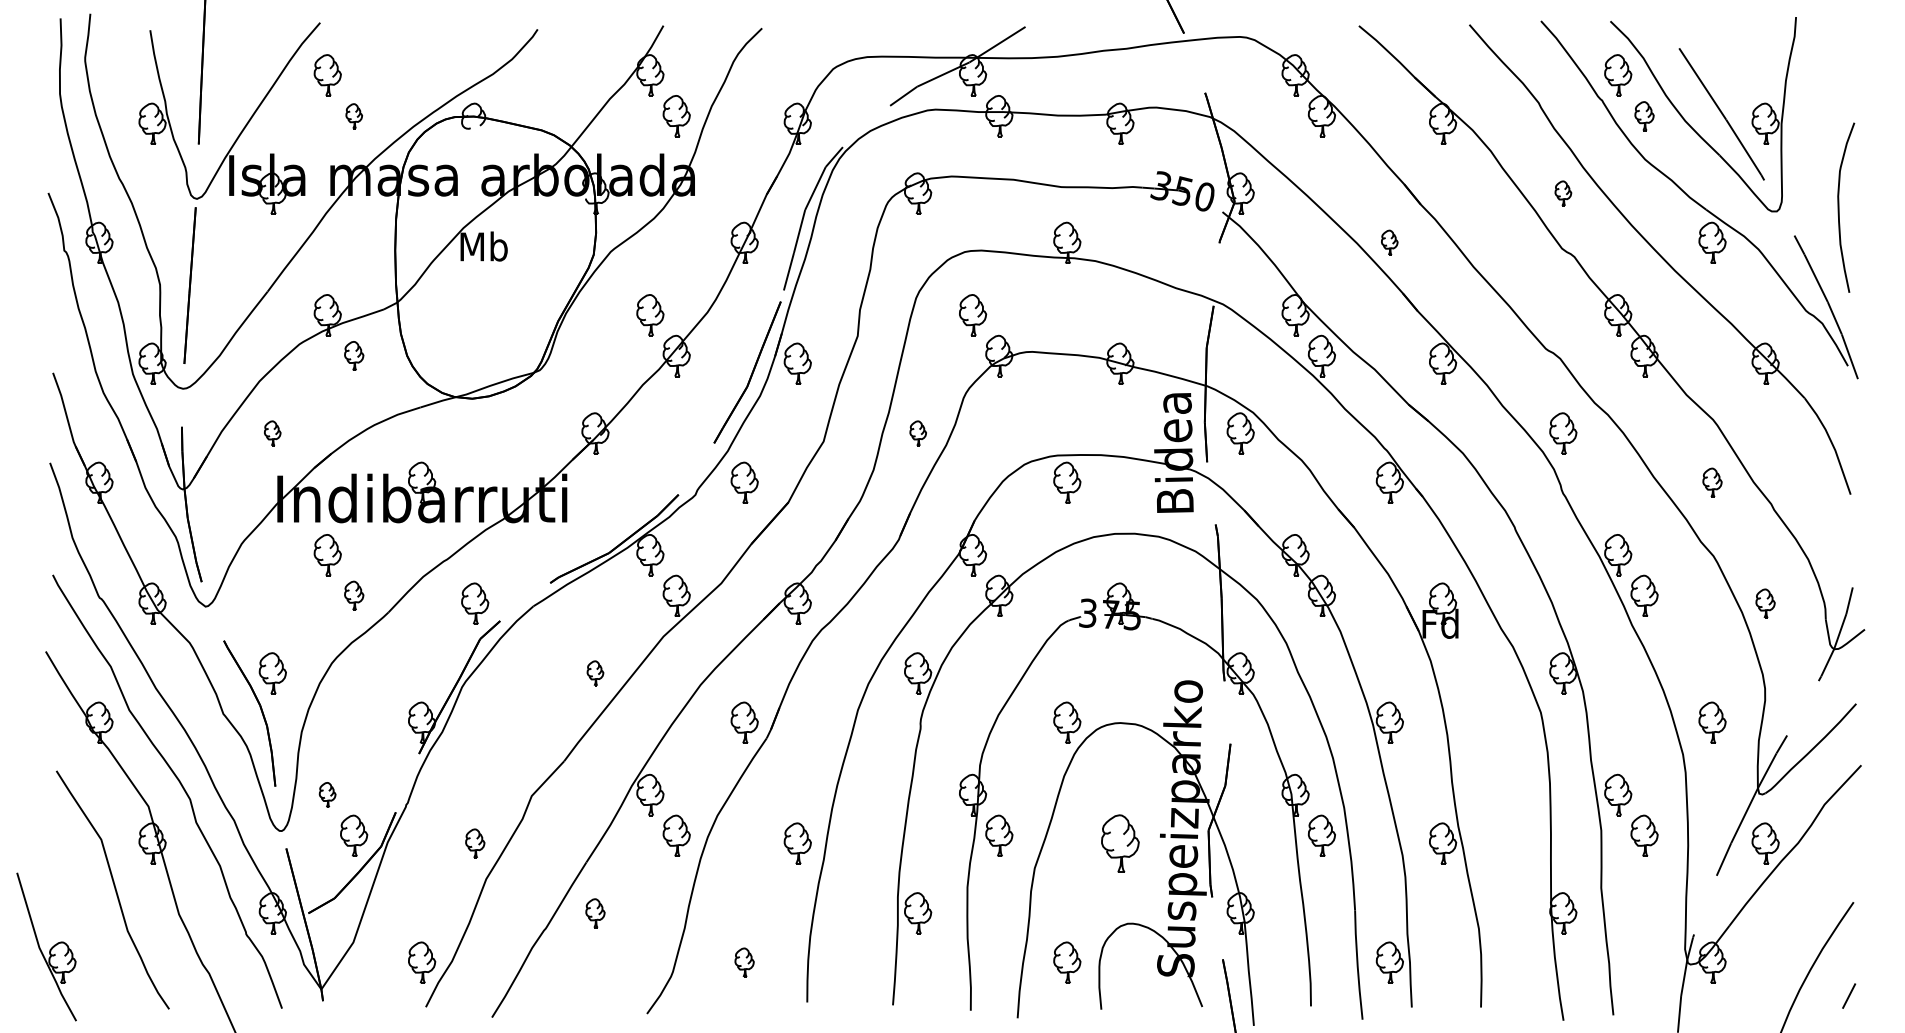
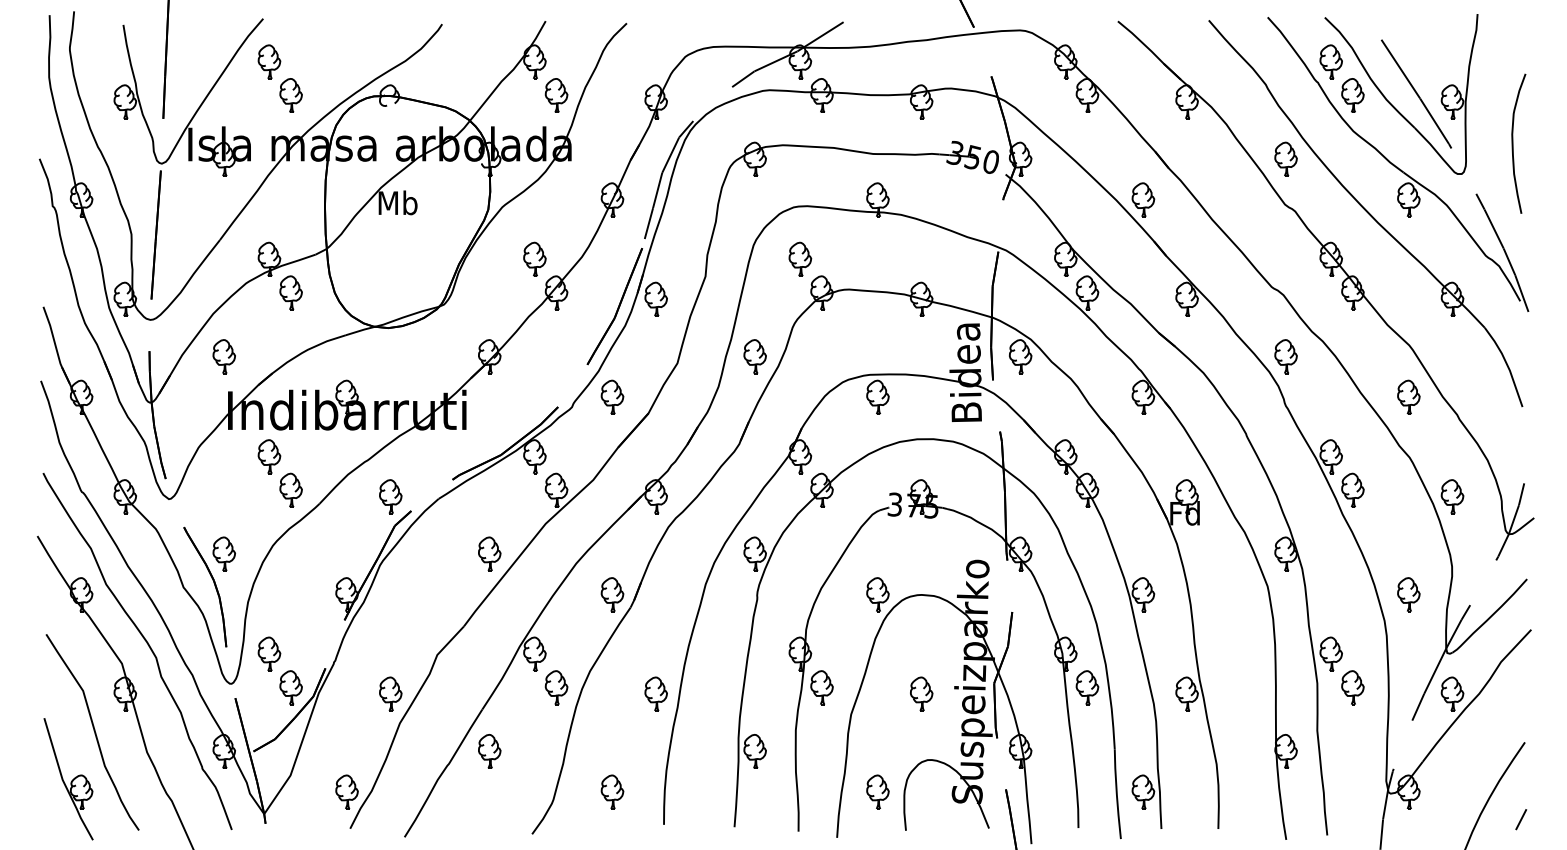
part: (354, 116) -> (291, 95), size x1.67
part: (1644, 116) -> (1352, 95), size x1.43
part: (1563, 193) -> (1286, 159), size x1.67
curve: (1839, 207) -> (1513, 143), moved
part: (1389, 242) -> (1143, 199), size x1.67
part: (354, 355) -> (291, 292), size x1.43
part: (272, 433) -> (223, 356), size x1.67
part: (918, 433) -> (755, 356), size x1.67
part: (1712, 482) -> (1408, 397), size x1.43
part: (354, 595) -> (291, 490), size x1.43
part: (1765, 603) -> (1452, 496), size x1.43
part: (595, 673) -> (489, 554), size x1.67
part: (327, 794) -> (269, 653), size x1.67
part: (475, 843) -> (391, 694), size x1.43
part: (1120, 843) -> (921, 694), size x0.71
part: (595, 913) -> (489, 751), size x1.43
part: (46, 946) -> (68, 778), moved
part: (744, 962) -> (612, 791), size x1.43

